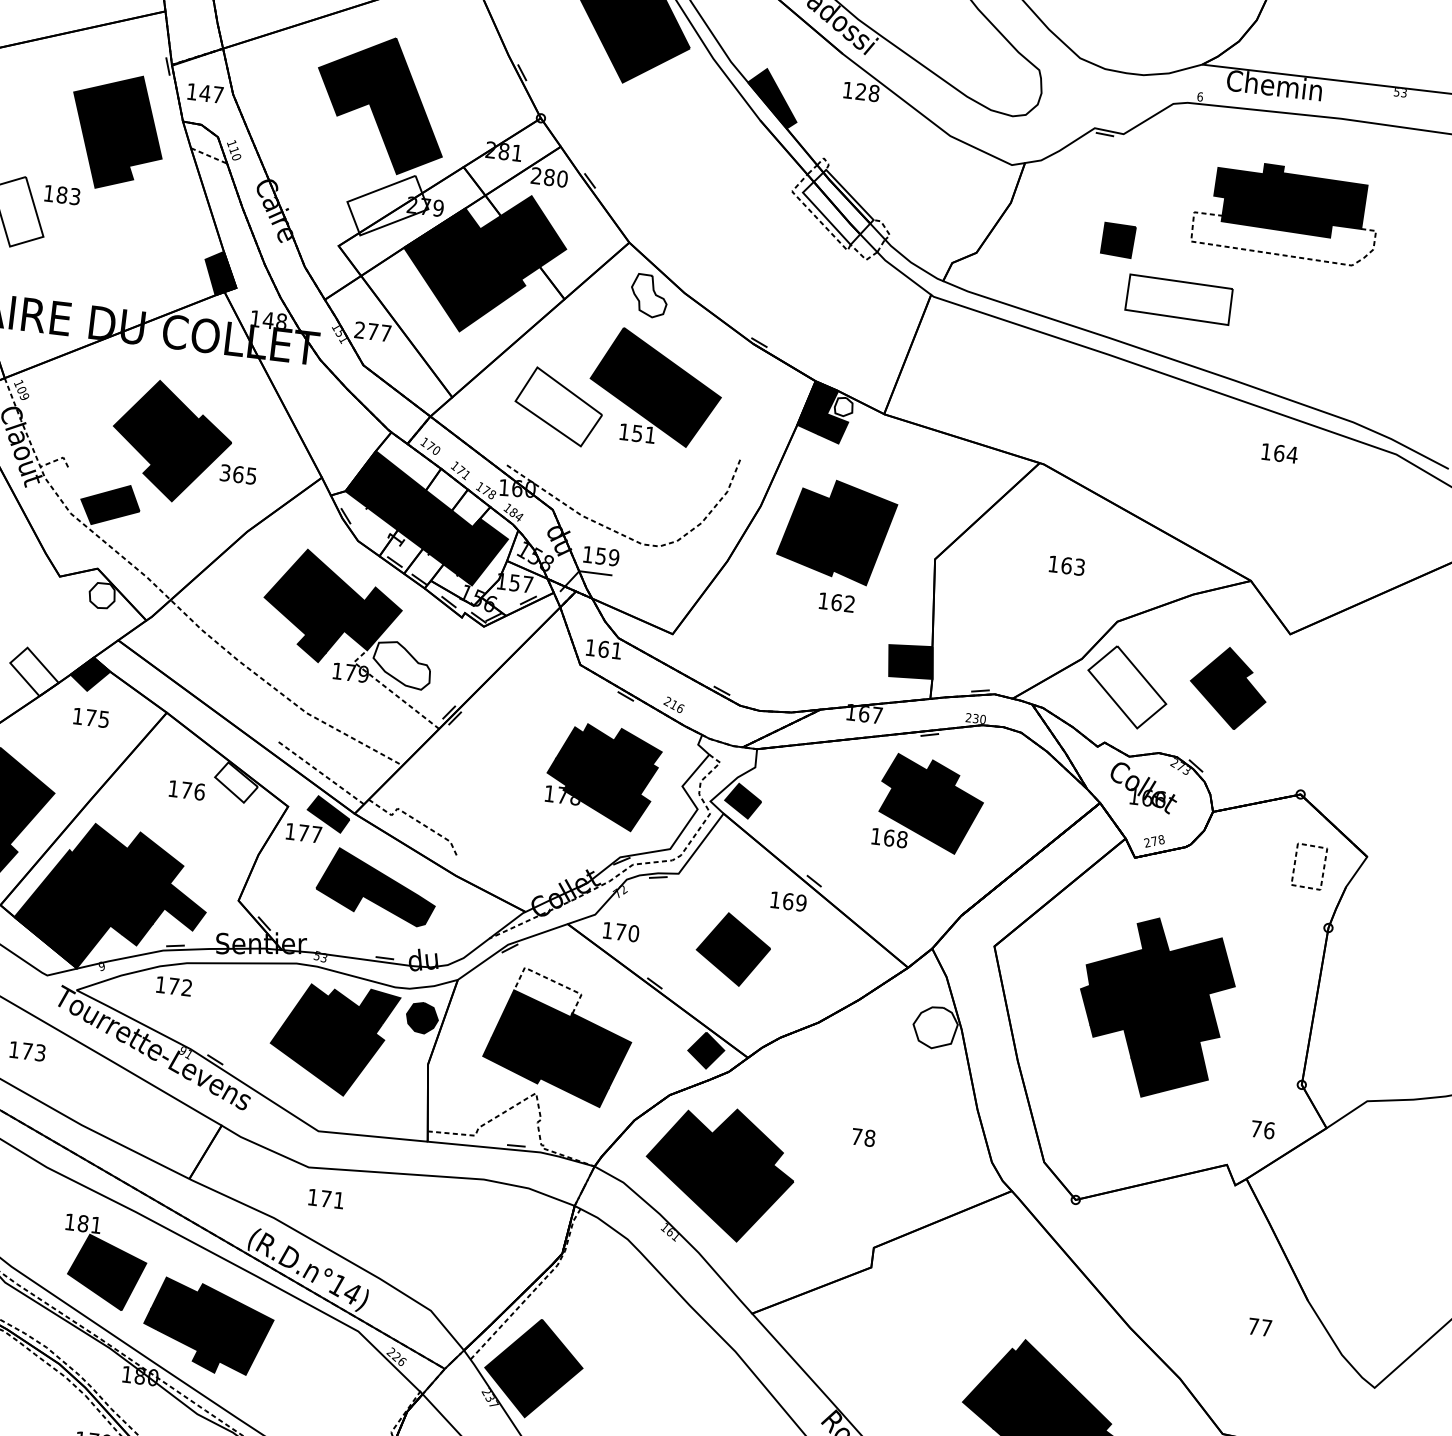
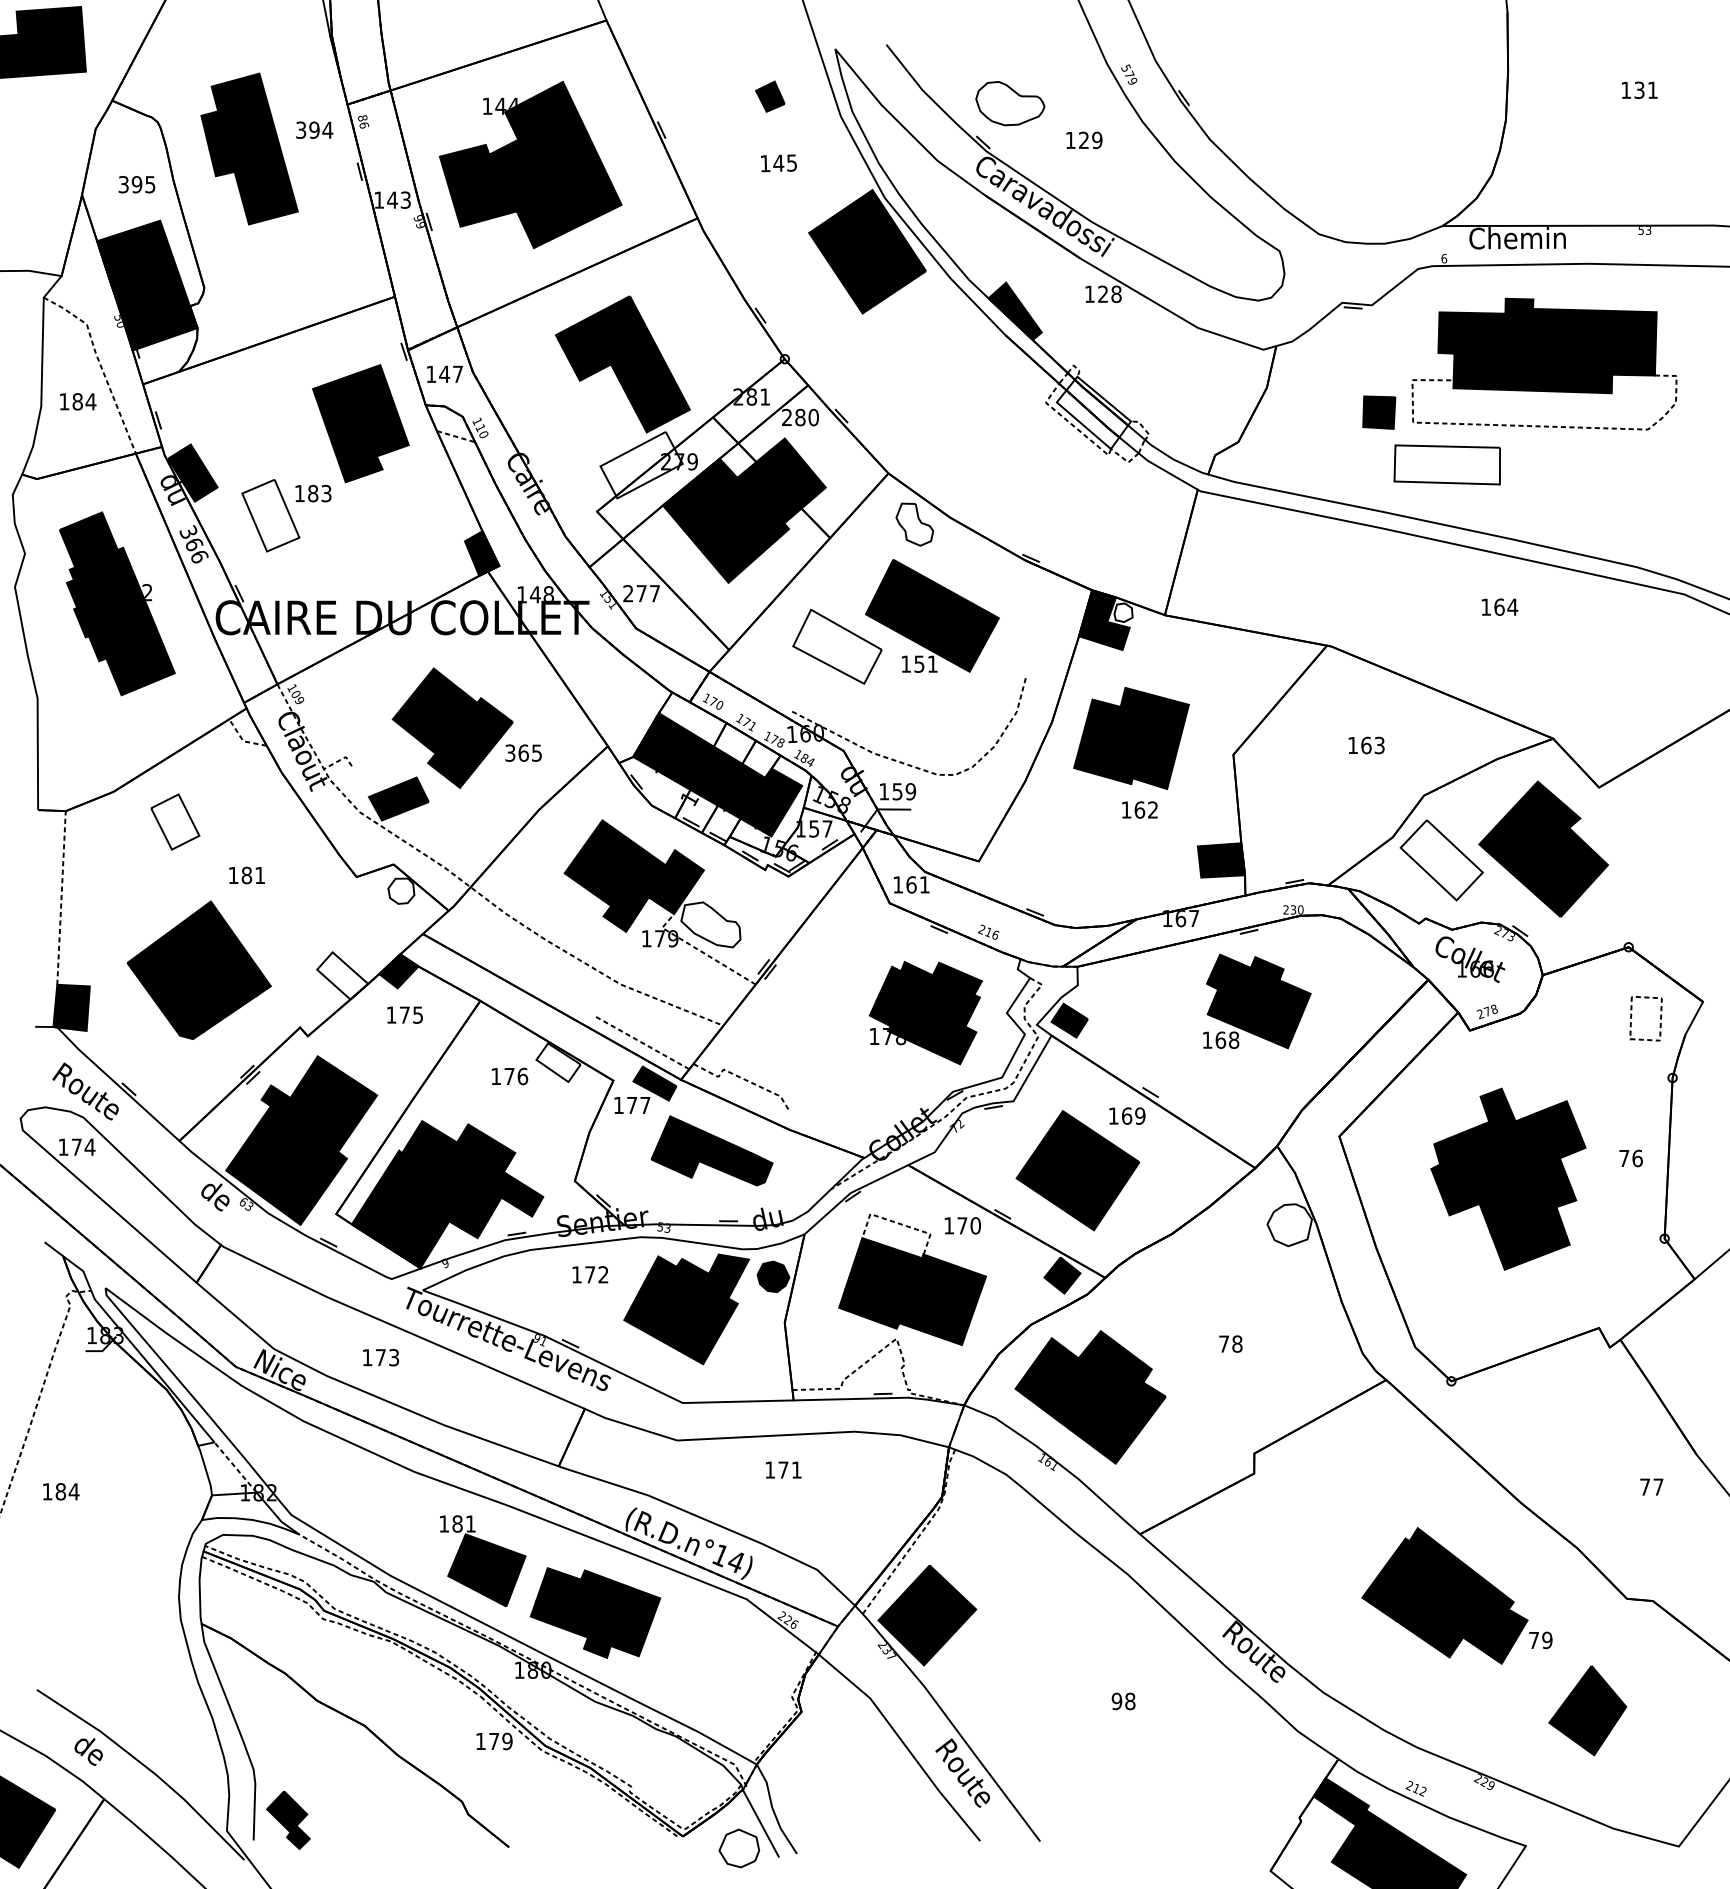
part: (1286, 211) -> (1544, 363), size x1.43
text: (1279, 452) -> (1499, 606), moved
part: (1228, 687) -> (1543, 848), size x1.67
text: (620, 931) -> (962, 1225), moved
part: (733, 949) -> (1077, 1170), size x1.67
text: (174, 986) -> (590, 1274), moved
text: (1262, 1129) -> (1630, 1158), moved
text: (326, 1198) -> (783, 1469), moved

